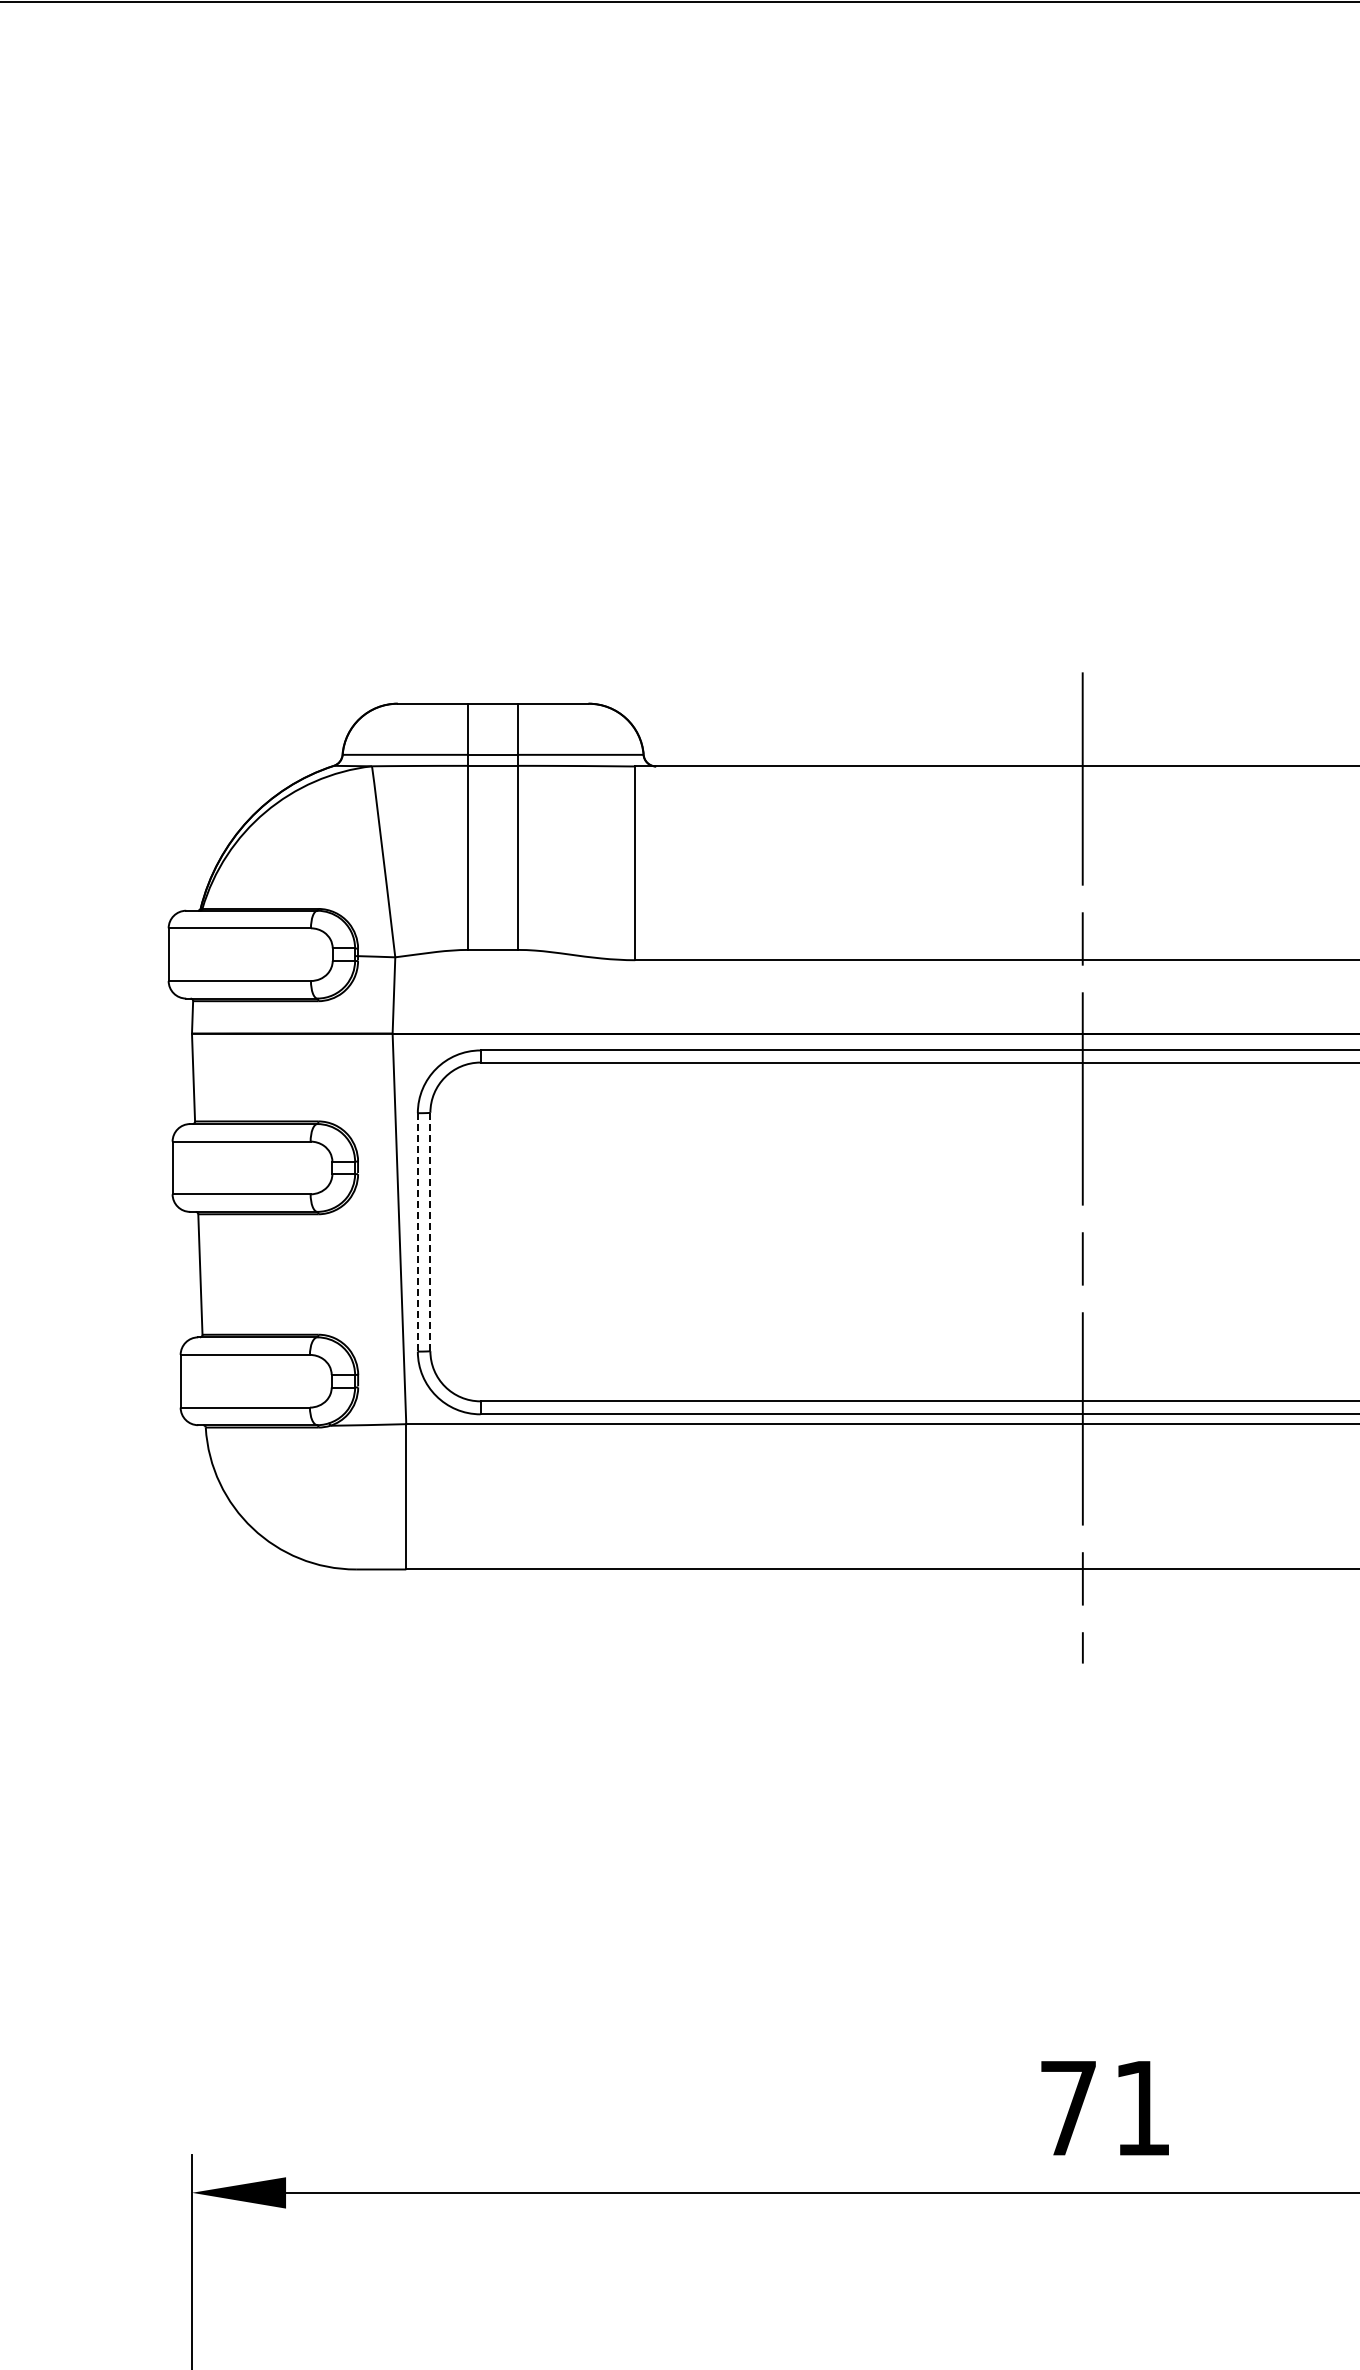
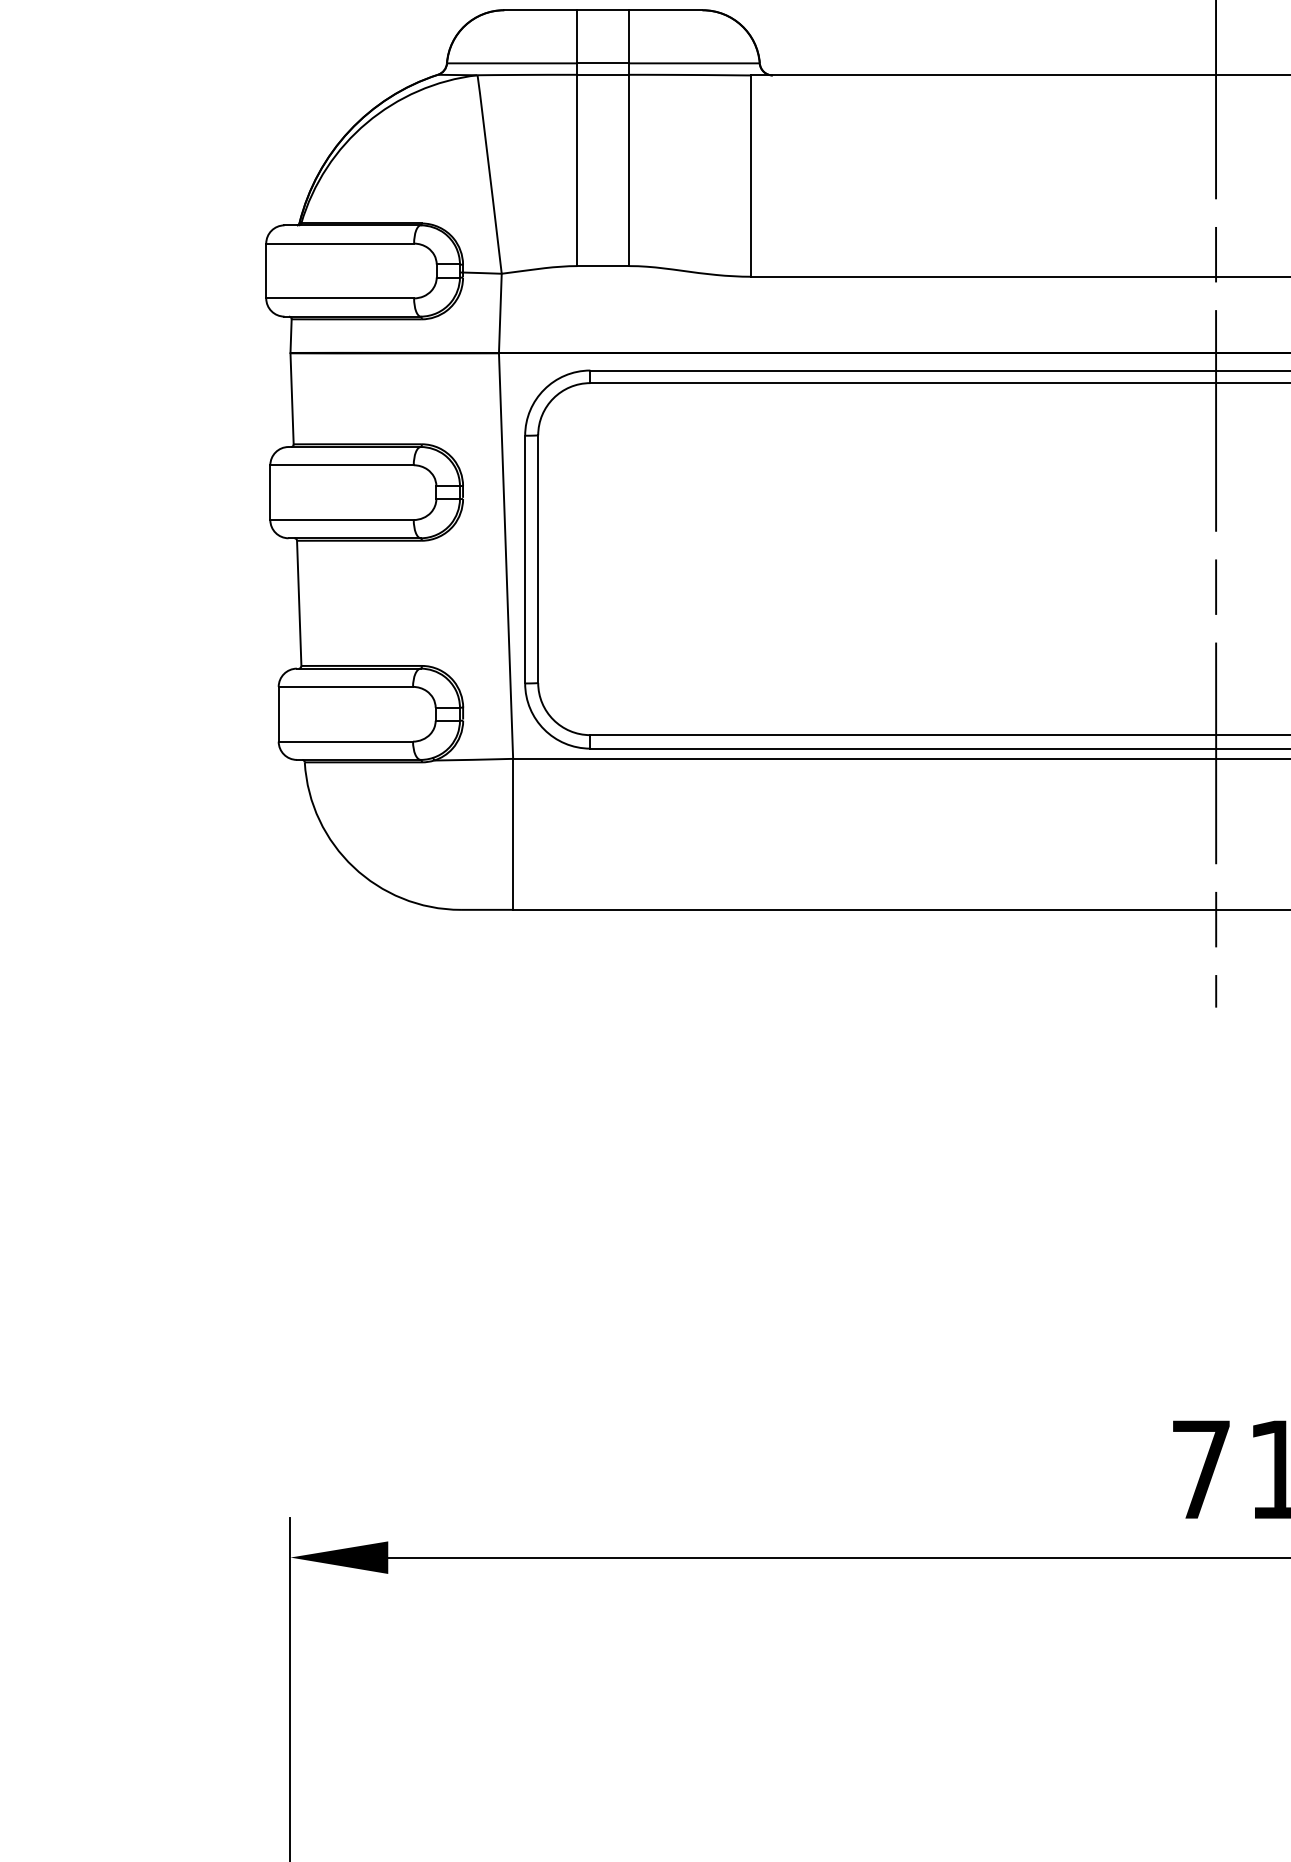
line: (430, 1231) -> (538, 558), dashed -> solid
line: (417, 1232) -> (524, 559), dashed -> solid

